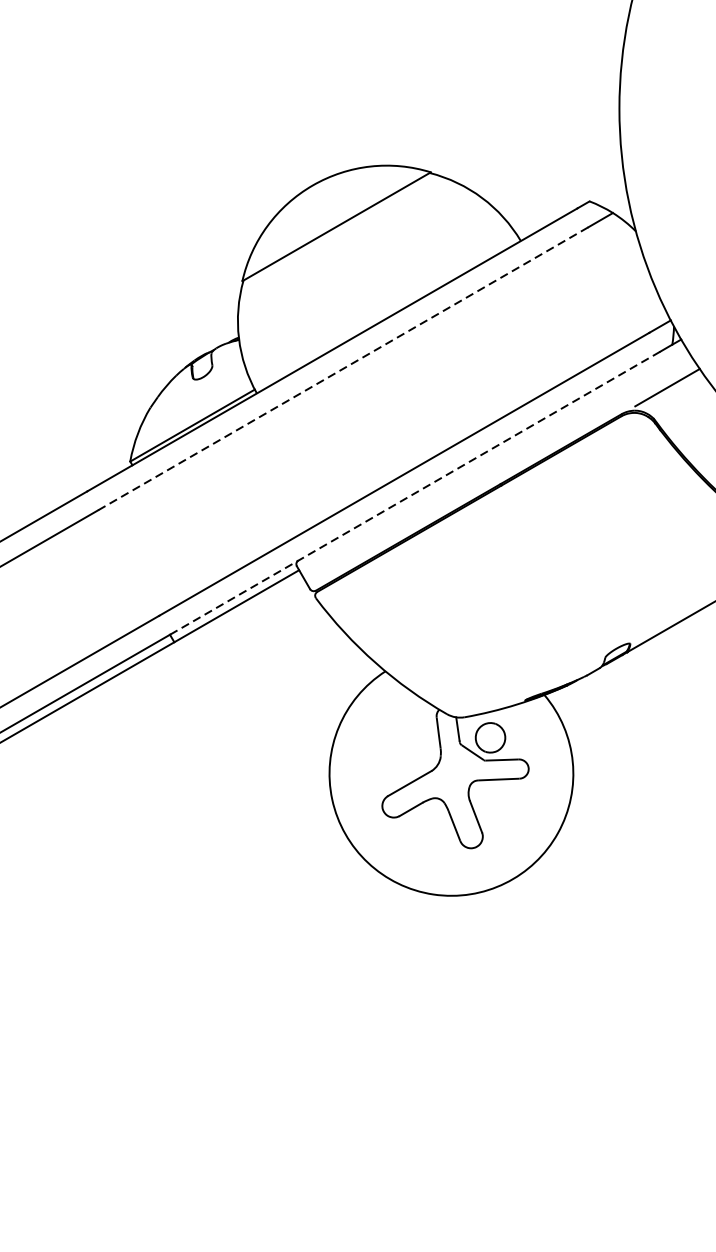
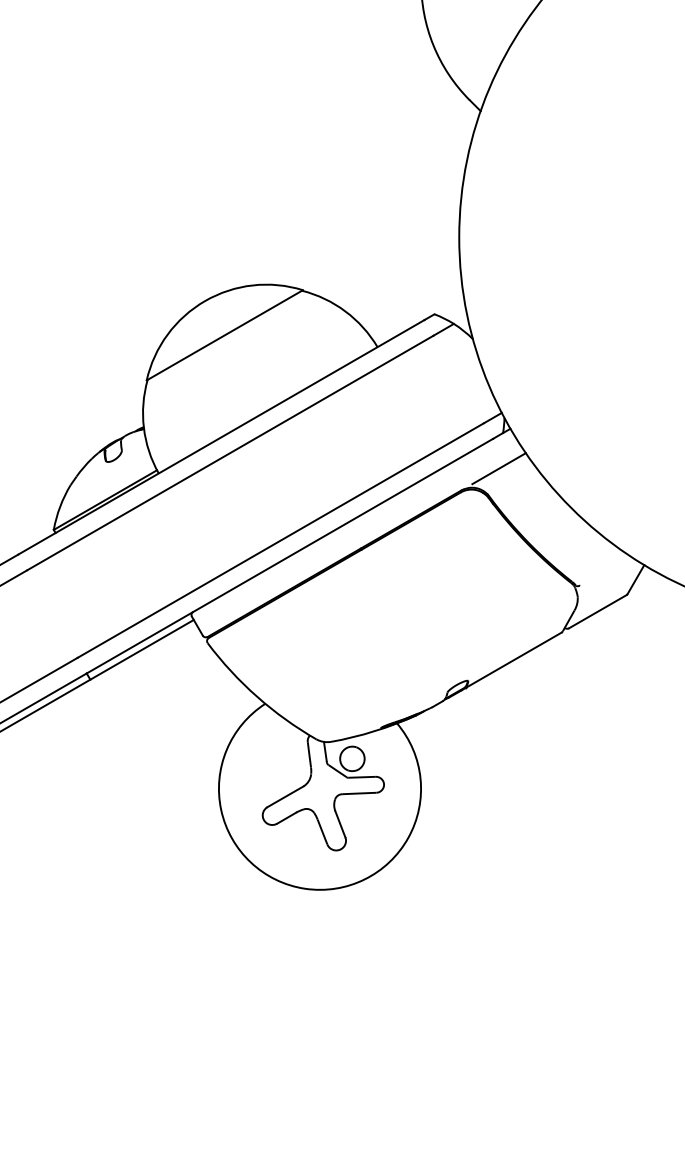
line: (343, 369) -> (230, 453), dashed -> solid
line: (414, 493) -> (289, 556), dashed -> solid

